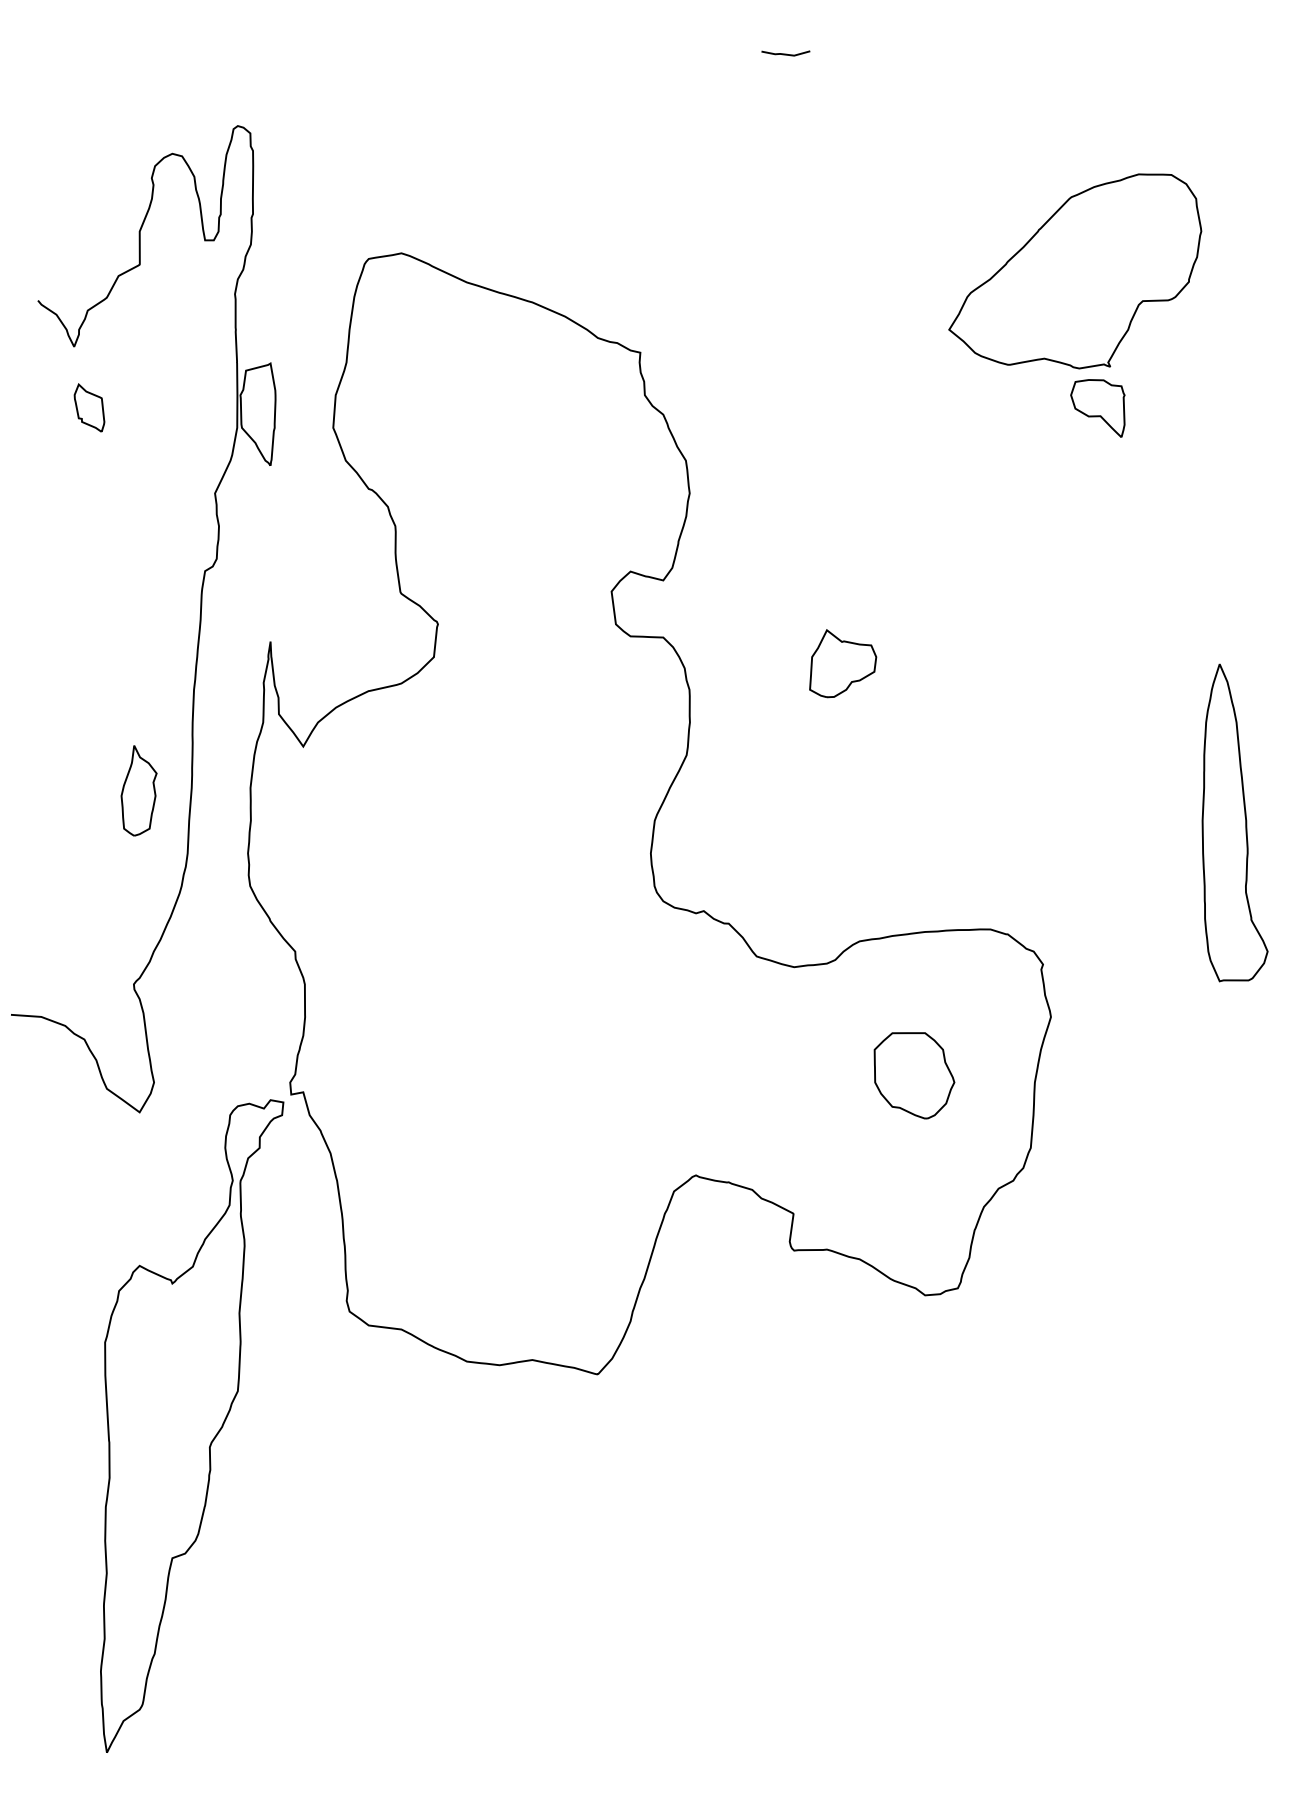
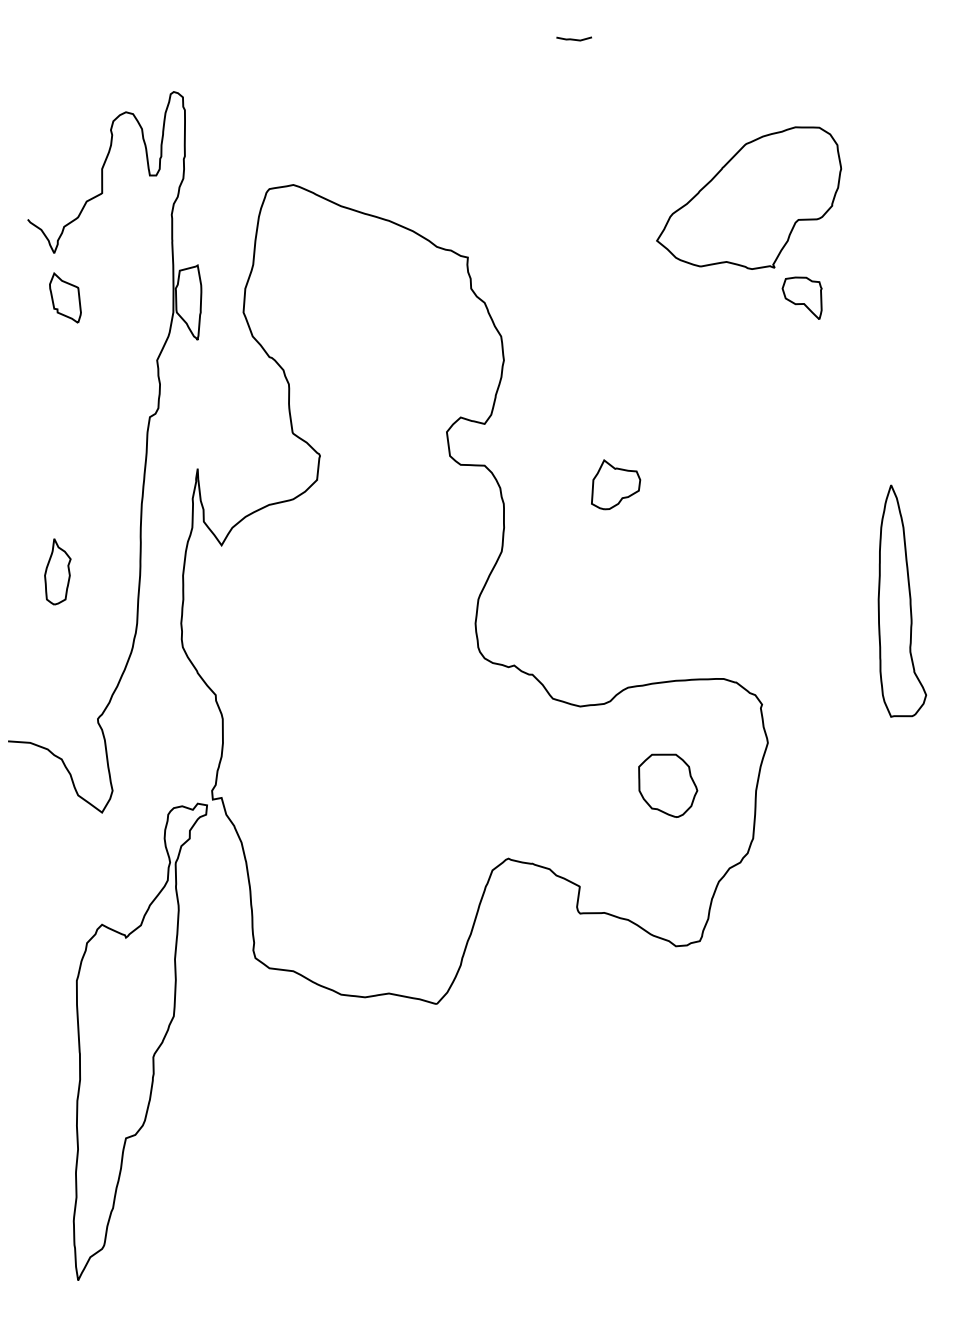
part: (1075, 271) -> (749, 198), moved
part: (89, 407) -> (65, 297), size x1.43
part: (138, 790) -> (57, 571), moved

